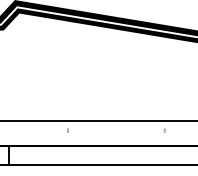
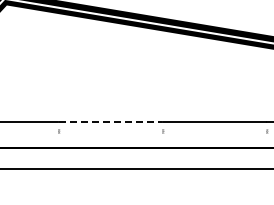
line: (115, 121) -> (110, 121), solid -> dashed

